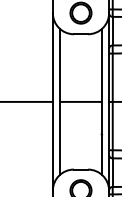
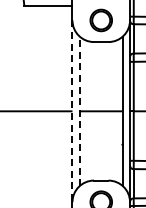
line: (52, 102) -> (72, 111), solid -> dashed
line: (59, 102) -> (79, 111), solid -> dashed

